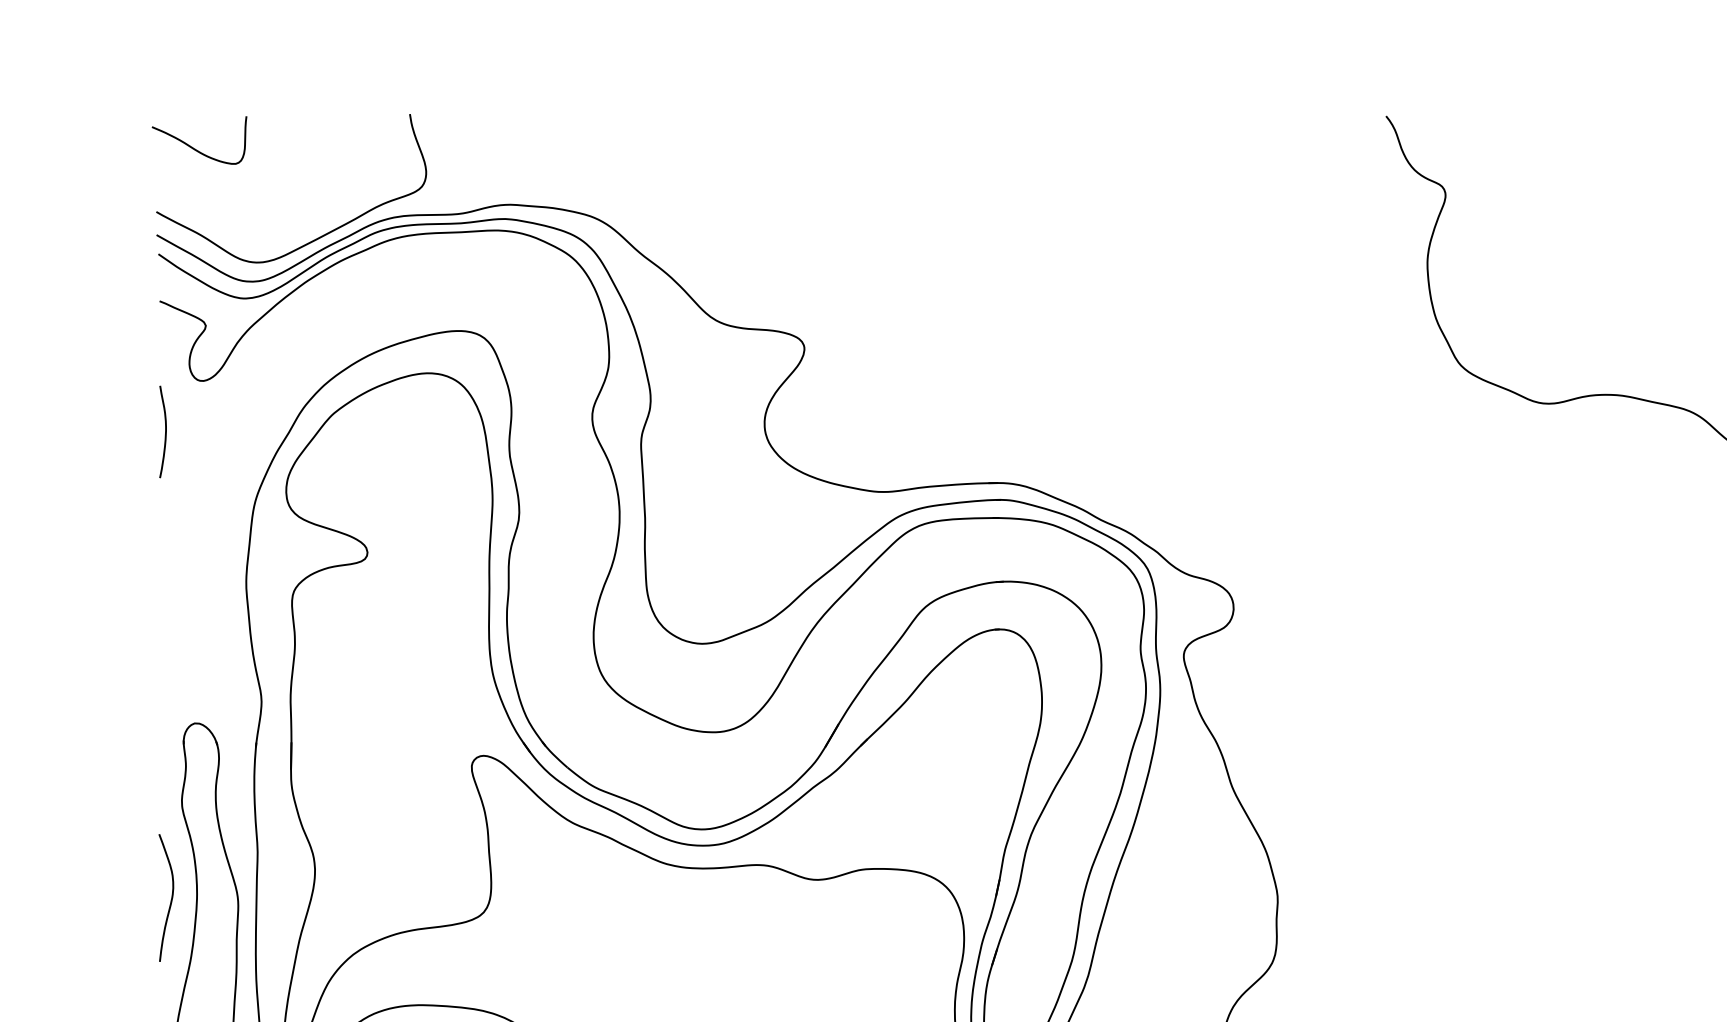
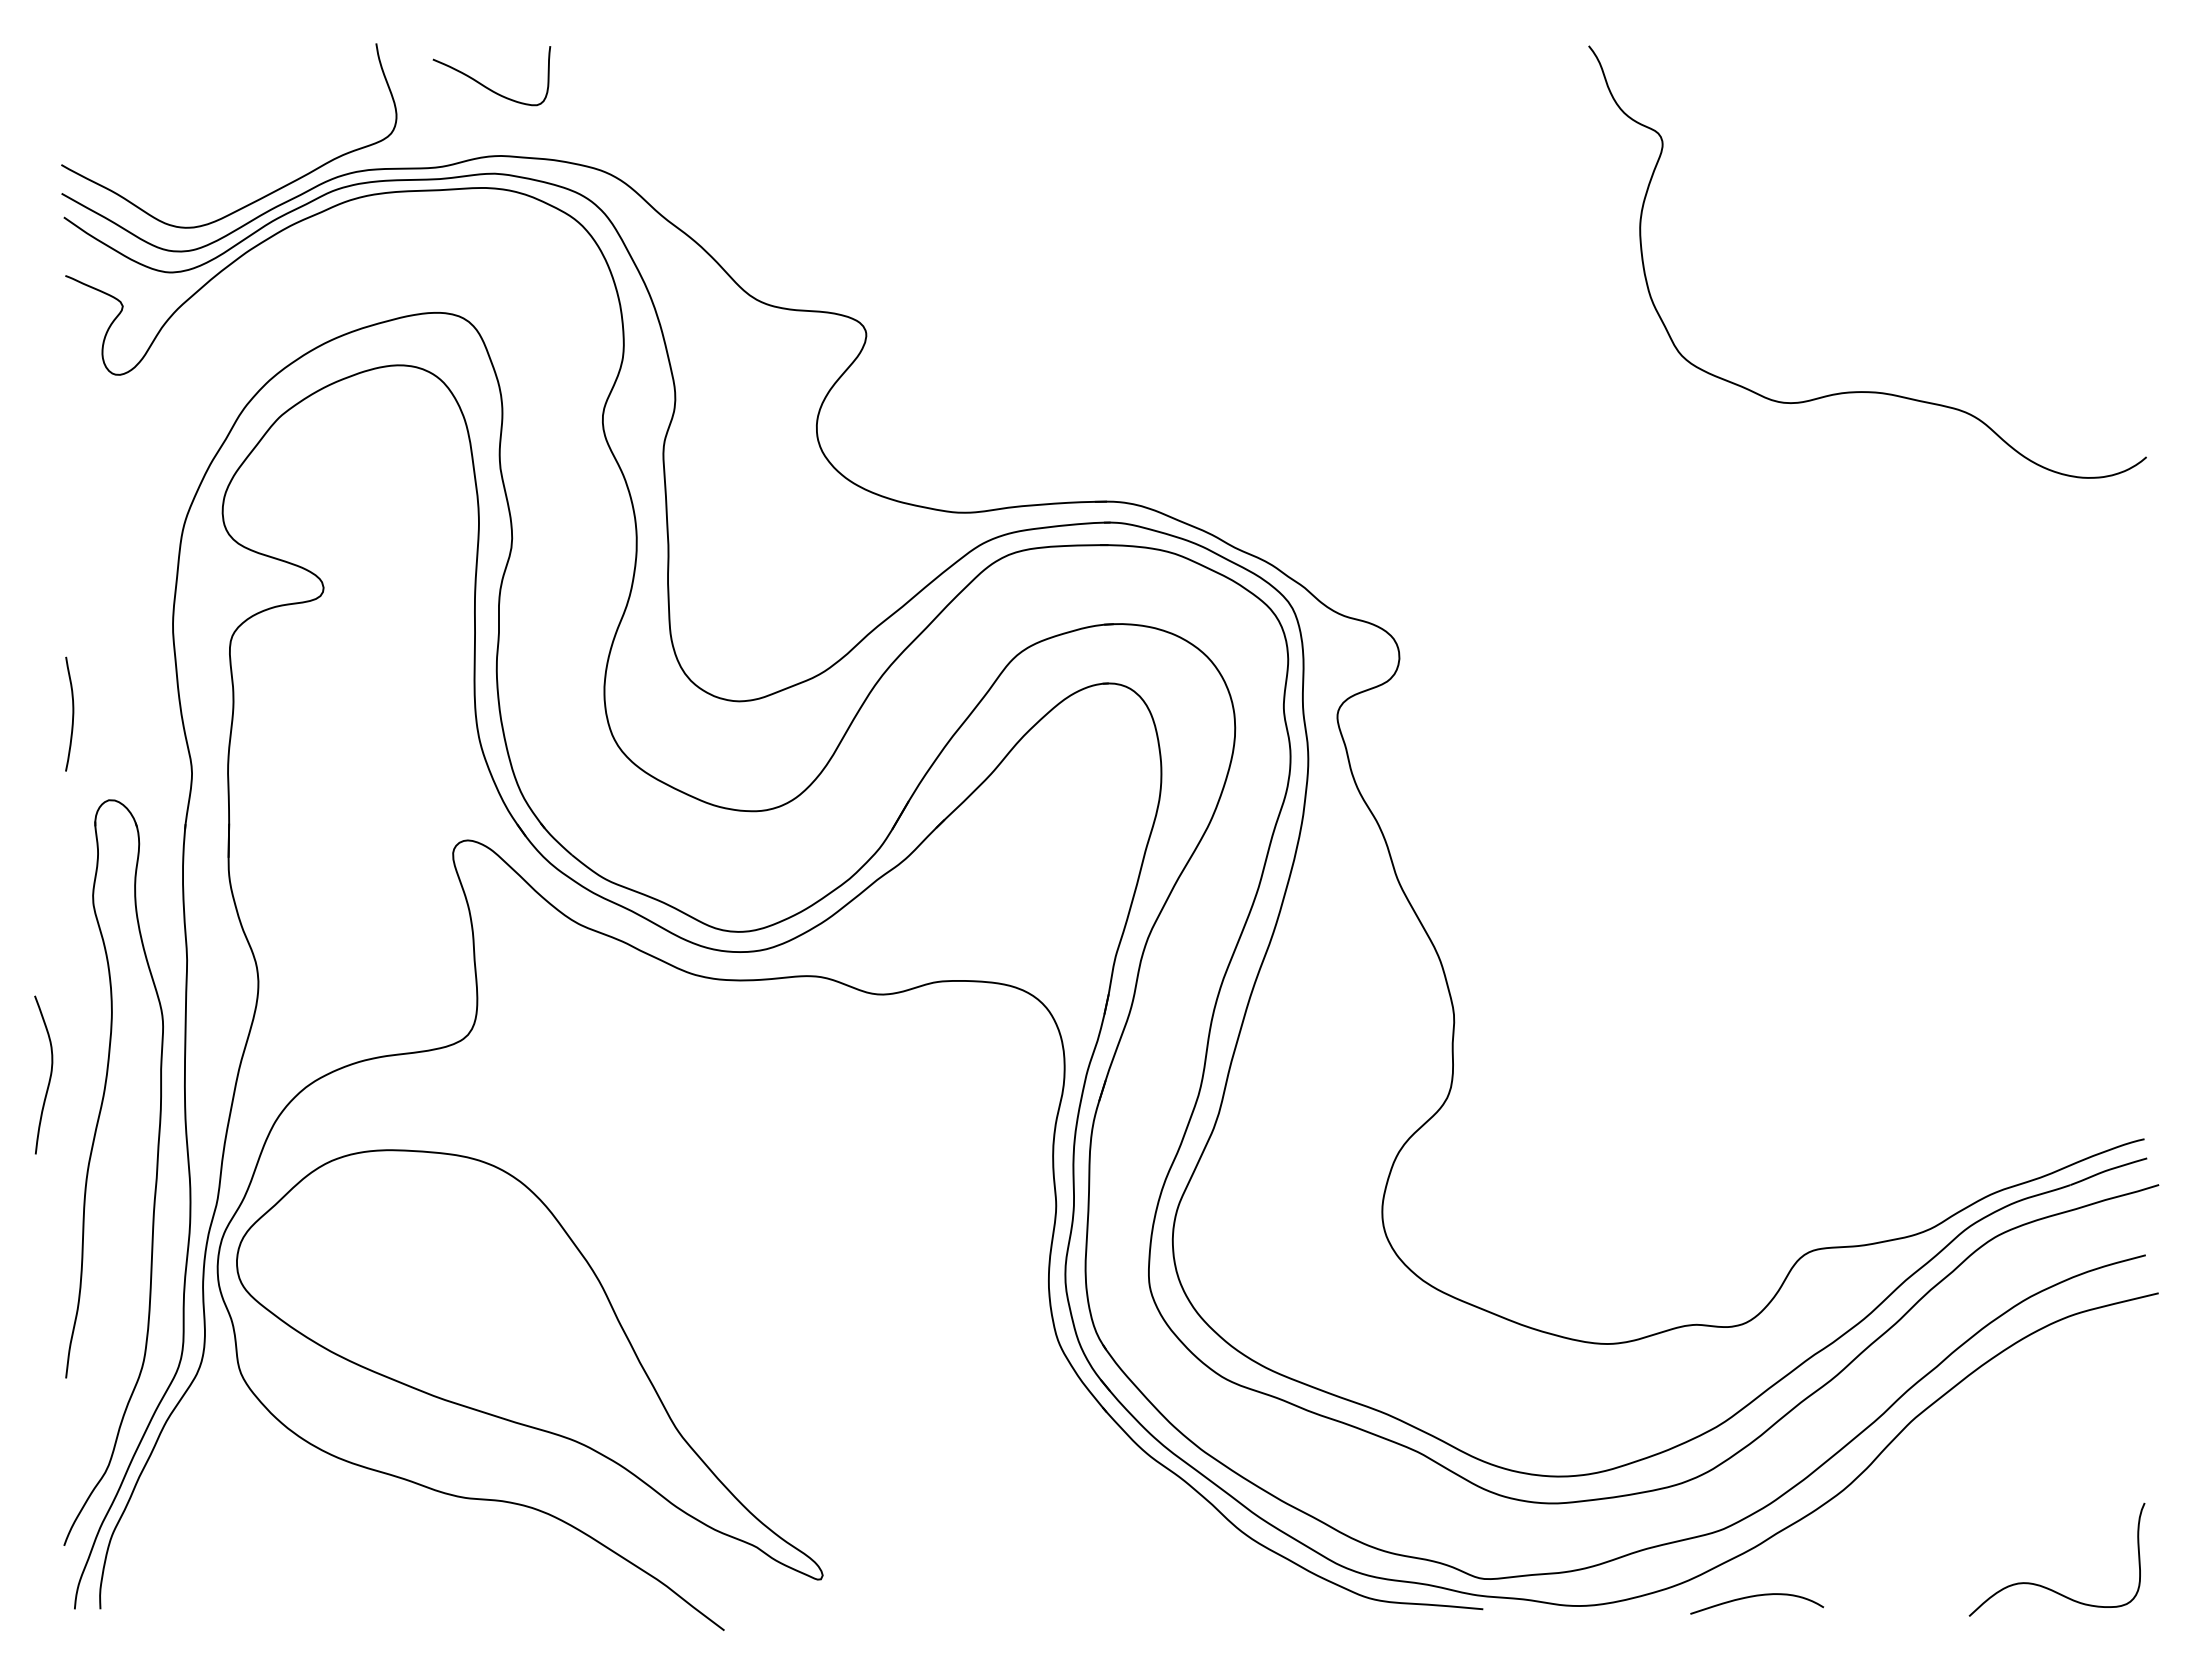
curve: (194, 147) -> (485, 85), moved
curve: (165, 431) -> (72, 713), moved
curve: (170, 899) -> (49, 1076), moved

